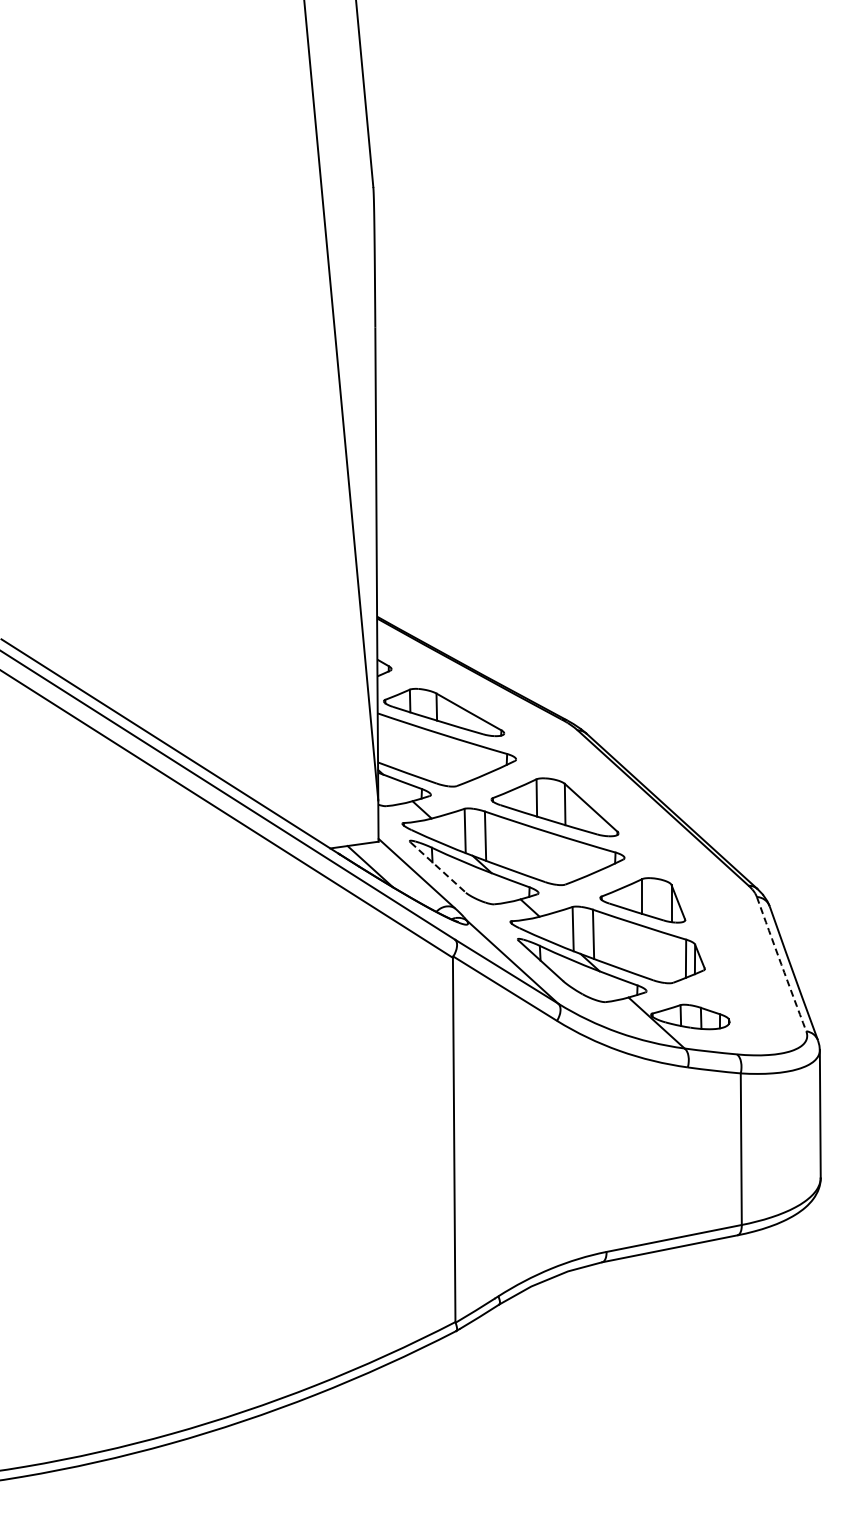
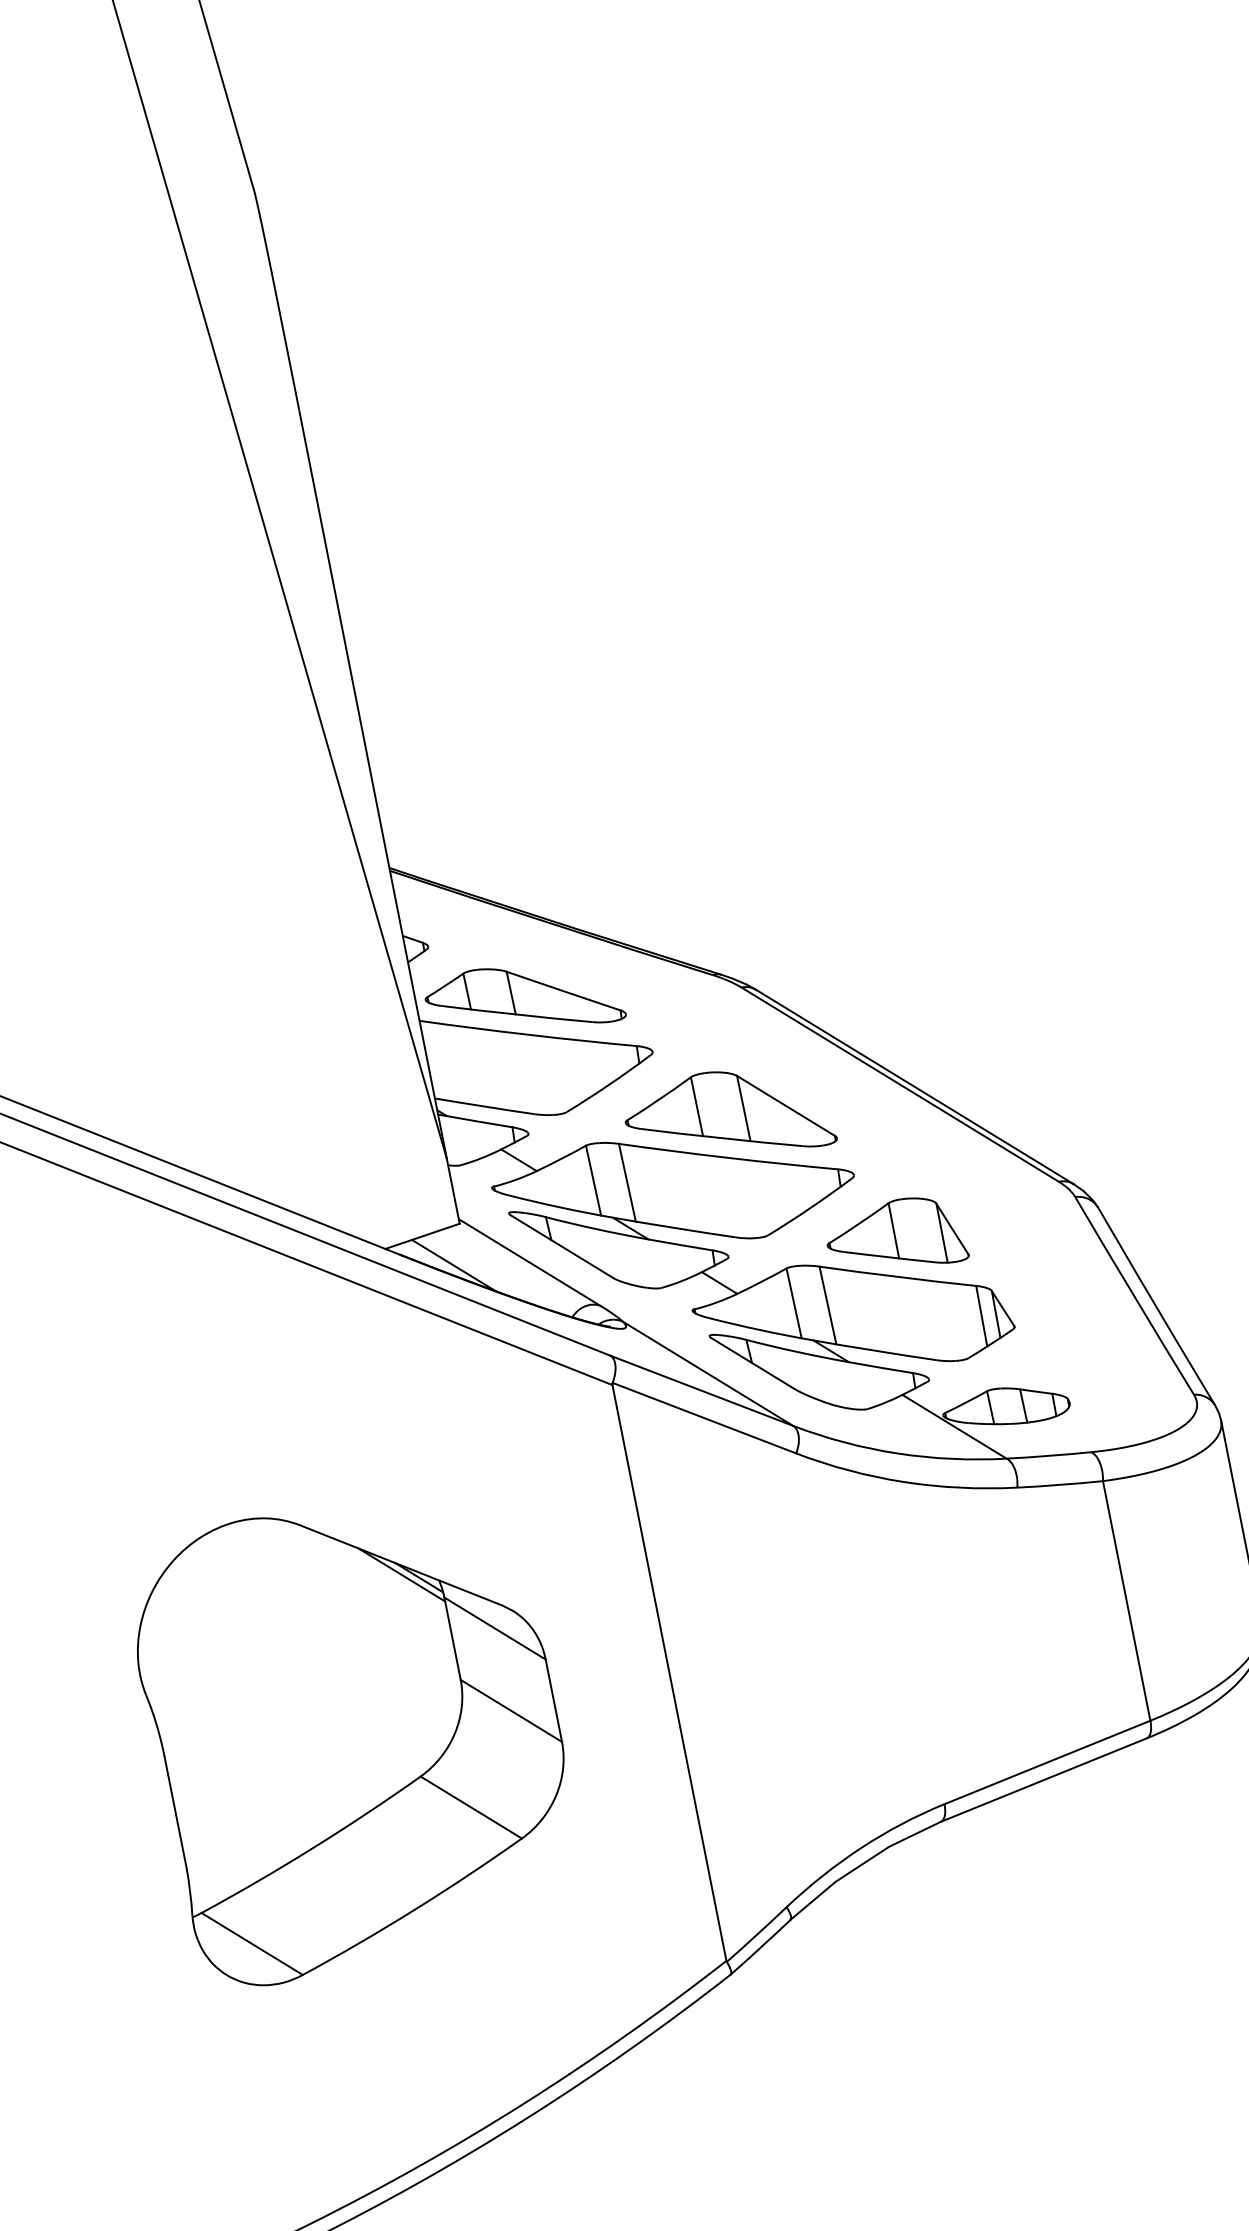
line: (438, 868) -> (562, 1248), dashed -> solid
arc: (781, 964) -> (1134, 1296), dashed -> solid
part: (255, 1140) -> (355, 1733), added

